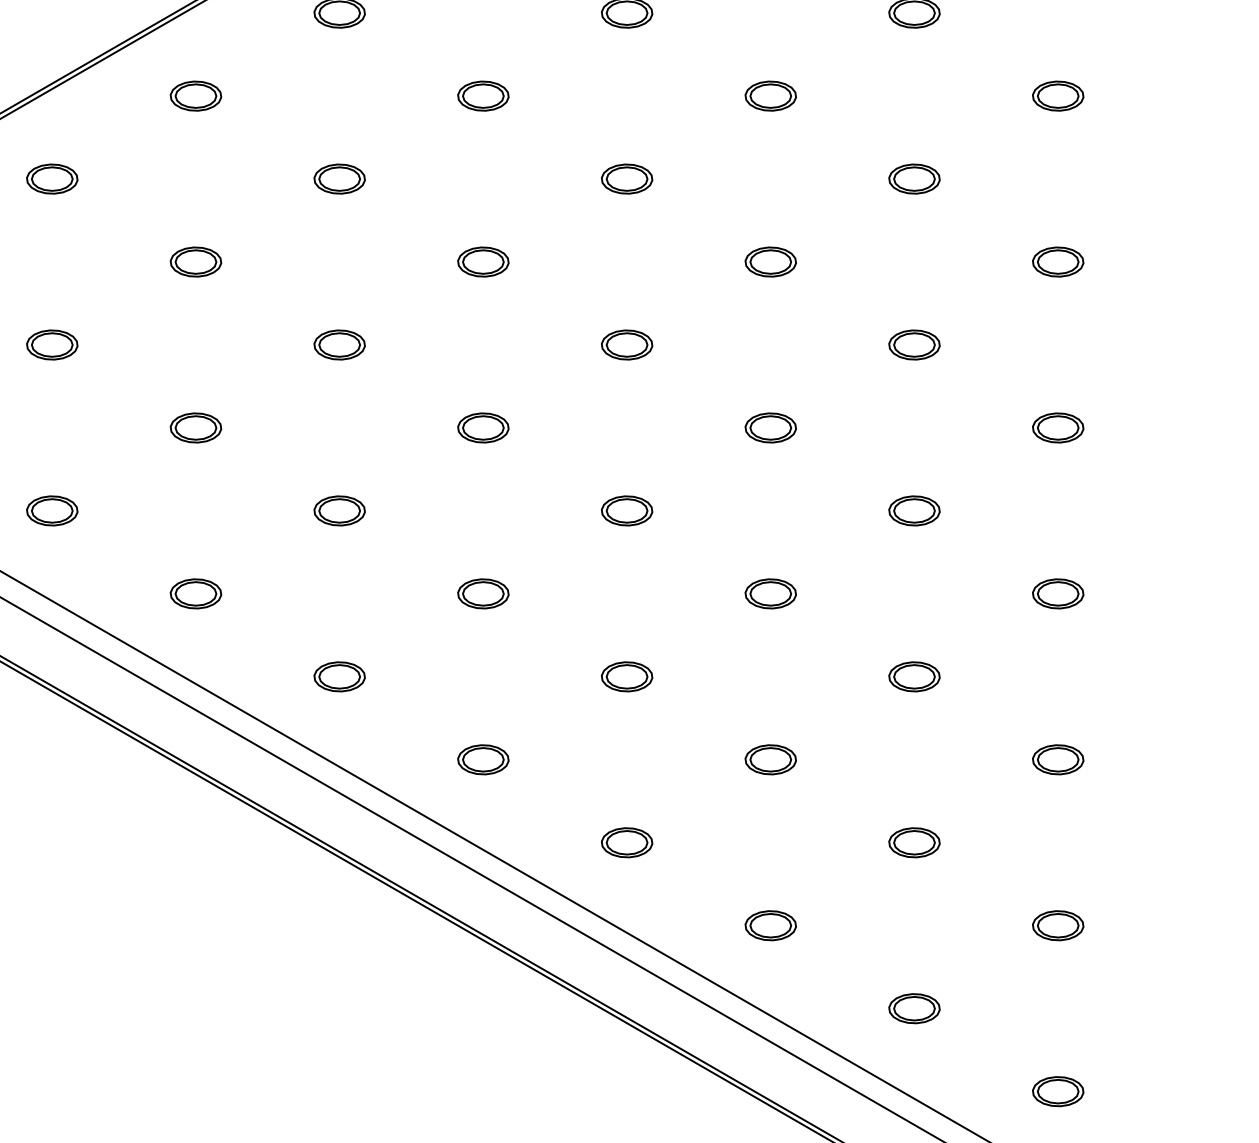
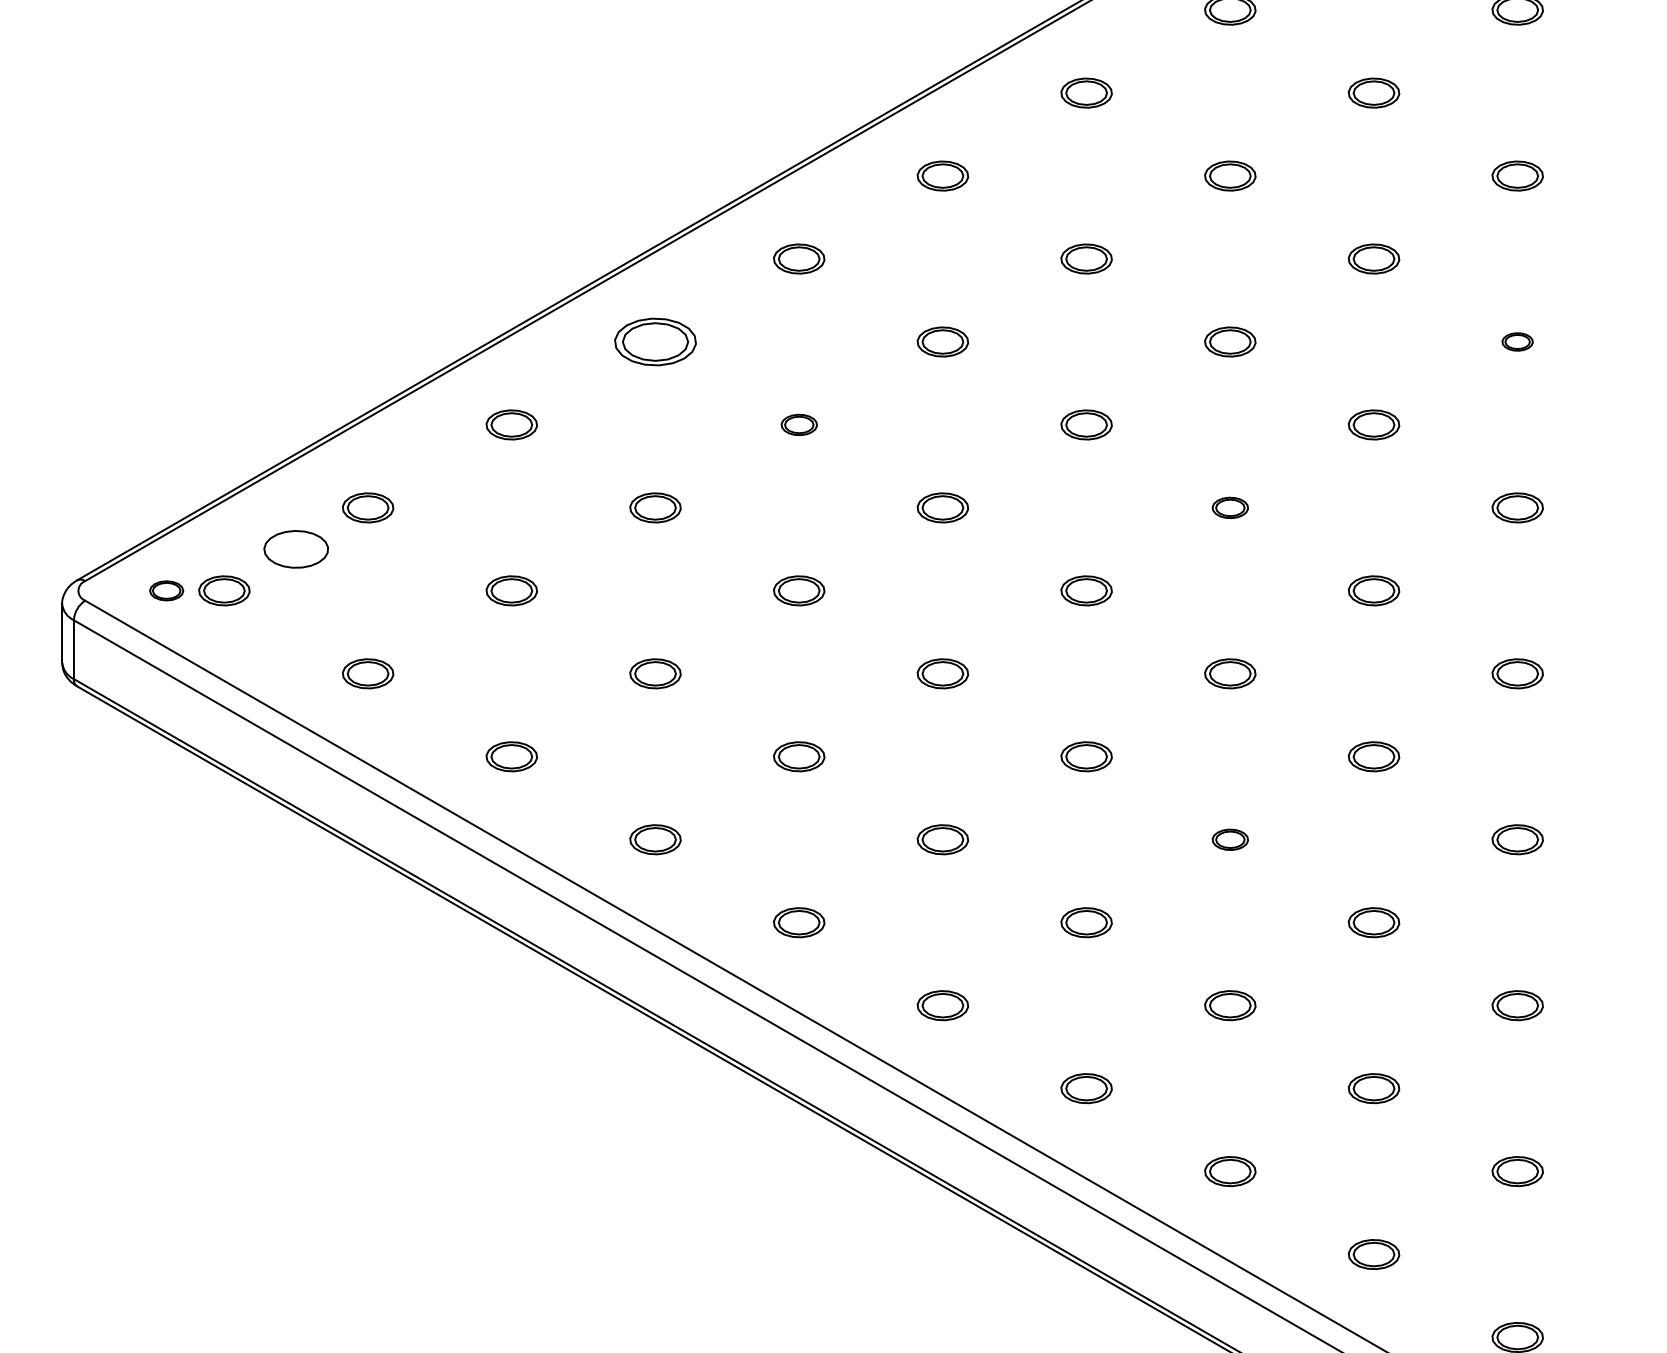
part: (195, 95) -> (655, 341), size x1.6
part: (1057, 95) -> (1517, 341), size x0.6
part: (339, 178) -> (799, 424), size x0.7
part: (770, 261) -> (1230, 507), size x0.7
part: (770, 593) -> (1230, 839), size x0.7

